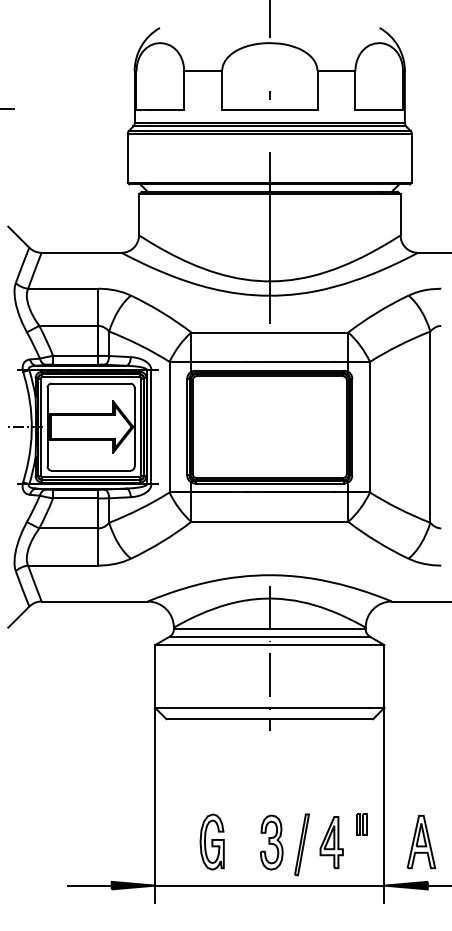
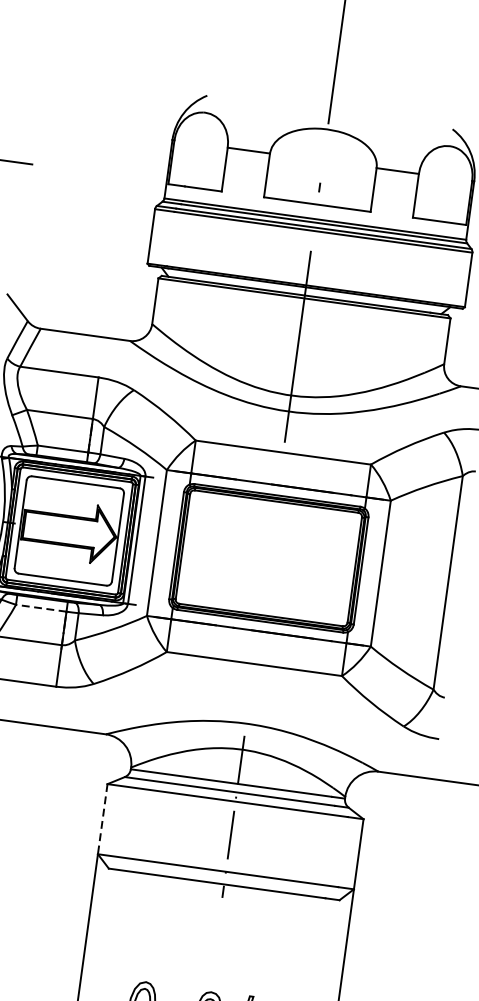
line: (75, 498) -> (41, 608), solid -> dashed
line: (155, 676) -> (103, 819), solid -> dashed

